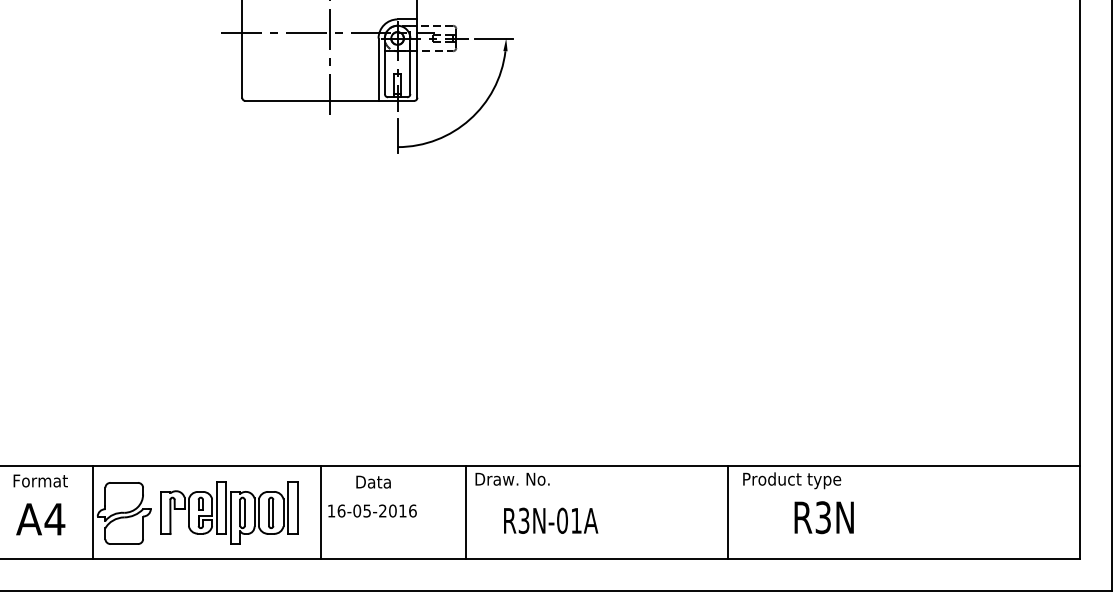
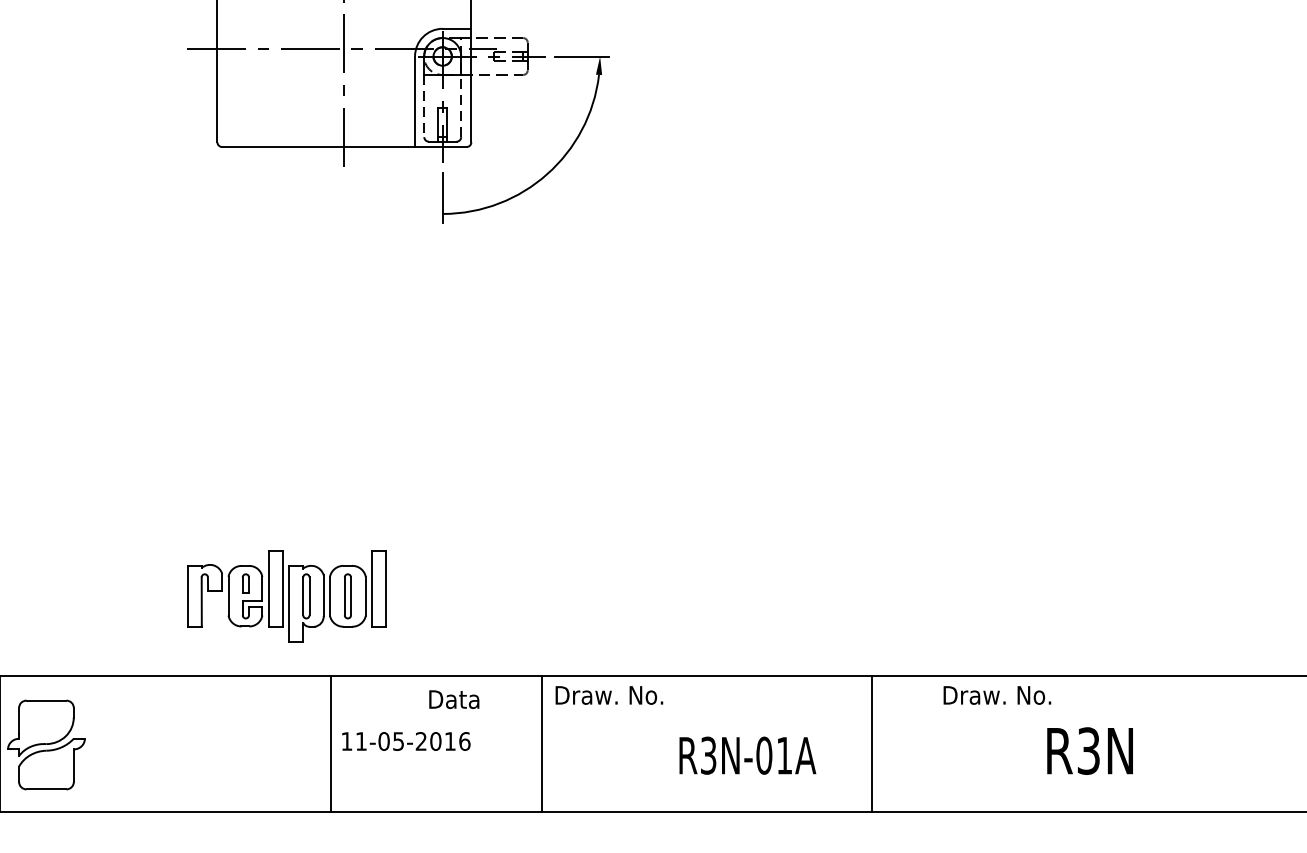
line: (410, 72) -> (461, 105), solid -> dashed
line: (384, 73) -> (423, 107), solid -> dashed
text: (792, 480) -> (1015, 697), Product type -> Draw. No.
text: (373, 481) -> (454, 698), moved
text: (341, 510) -> (361, 740), 16-05-2016 -> 11-05-2016
part: (229, 512) -> (287, 595), moved
line: (727, 512) -> (871, 743), moved
text: (823, 517) -> (1089, 750), moved
text: (551, 520) -> (748, 755), moved

